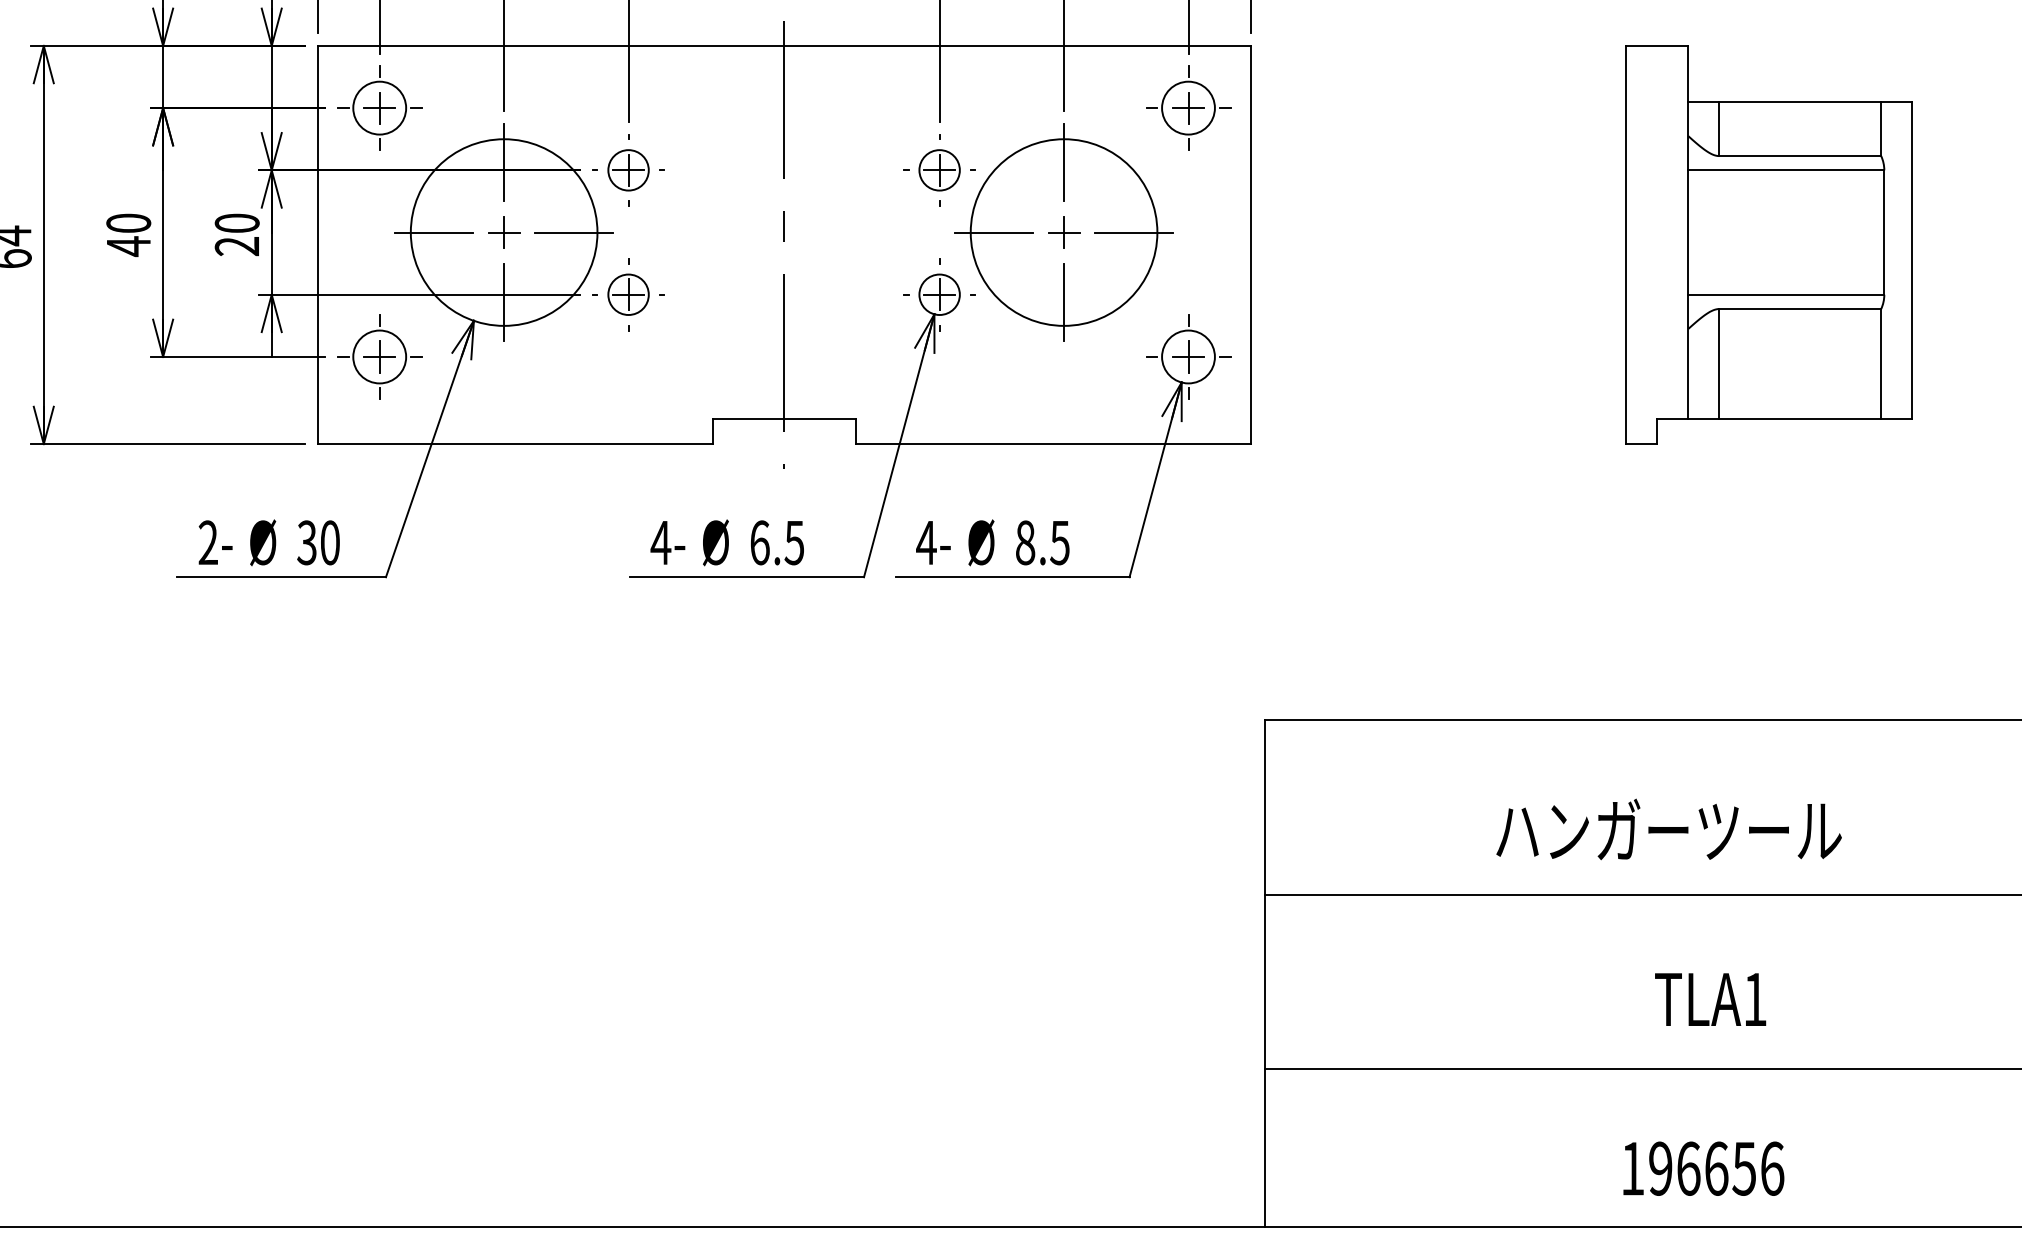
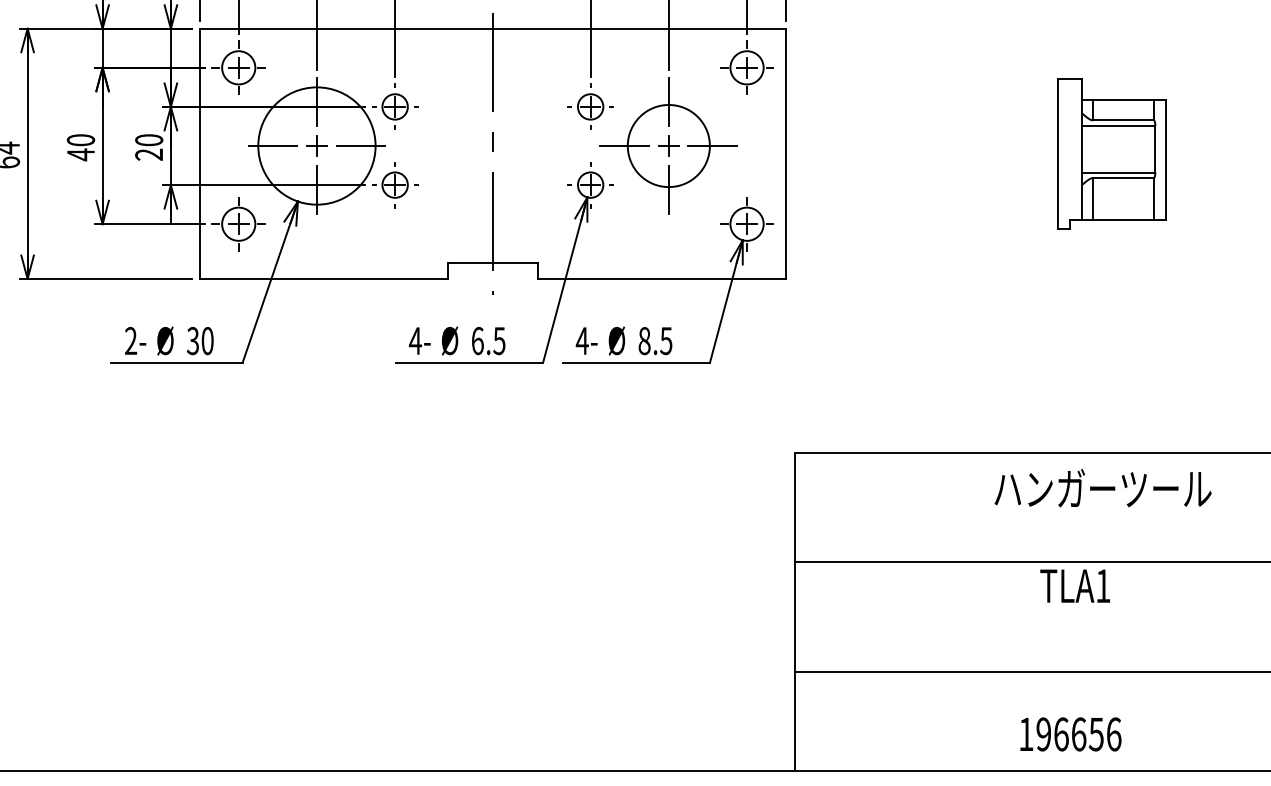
circle: (1063, 231) -> (668, 145), size x0.7
part: (1768, 244) -> (1111, 153), size x0.6
text: (1668, 829) -> (1102, 488), moved
text: (1709, 998) -> (1074, 585), moved

